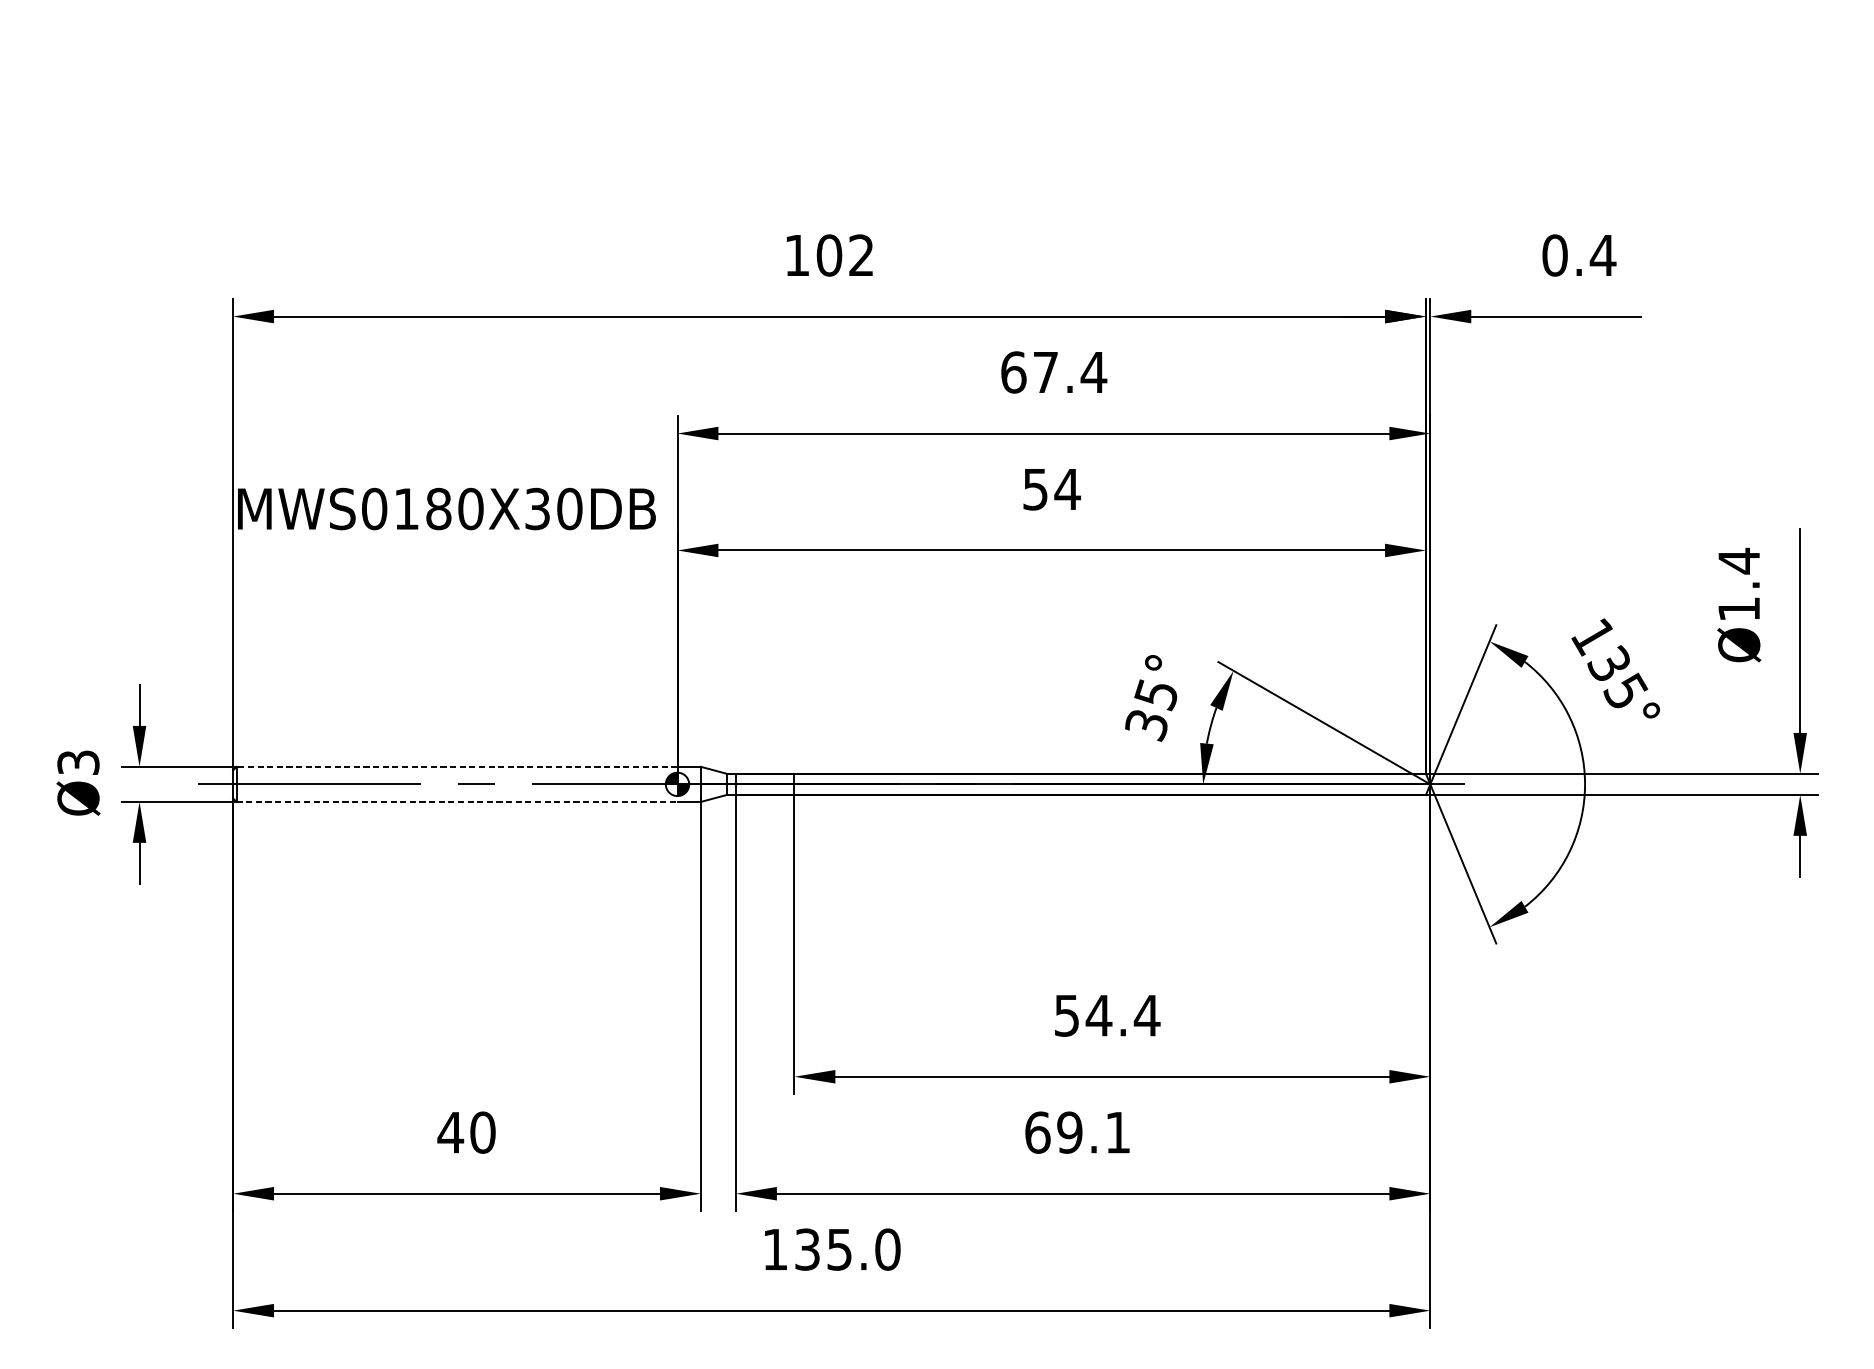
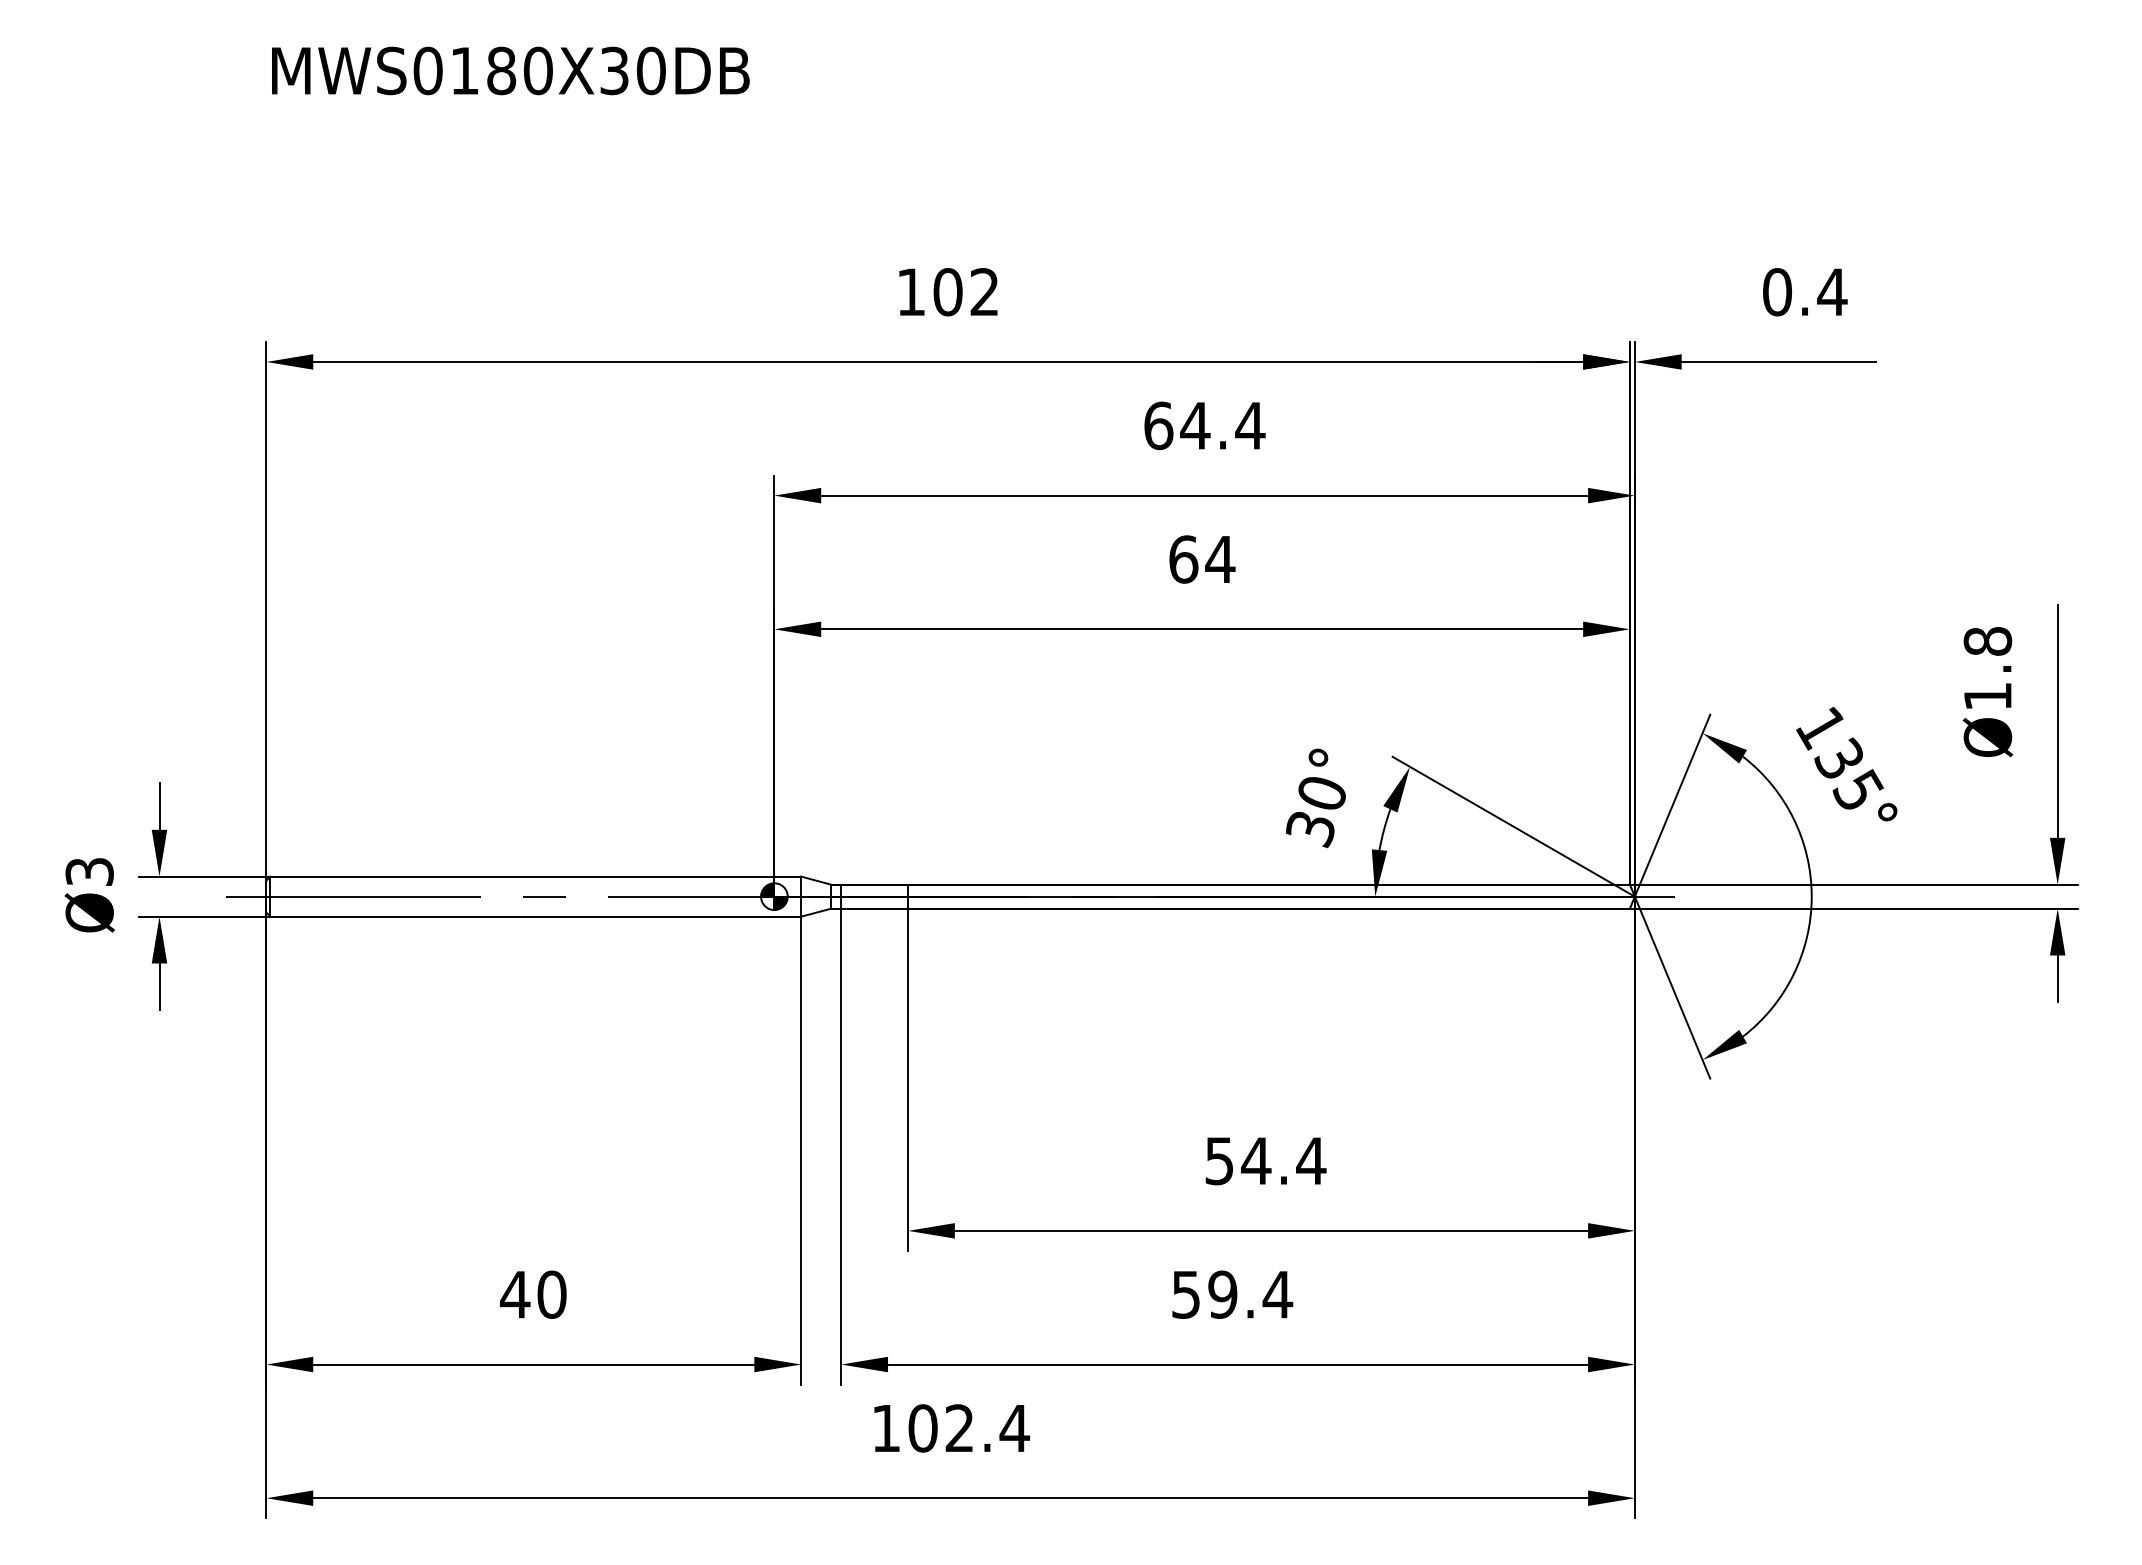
text: (1045, 372) -> (1195, 425), 67.4 -> 64.4
text: (1035, 489) -> (1183, 559), 54 -> 64
text: (446, 508) -> (510, 70), moved
text: (1738, 561) -> (1987, 641), Ø1.4 -> Ø1.8
text: (1155, 694) -> (1320, 794), 35° -> 30°
line: (457, 766) -> (522, 876), dashed -> solid
line: (457, 801) -> (522, 916), dashed -> solid
text: (1078, 1132) -> (1232, 1294), 69.1 -> 59.4
text: (848, 1249) -> (969, 1428), 135.0 -> 102.4

